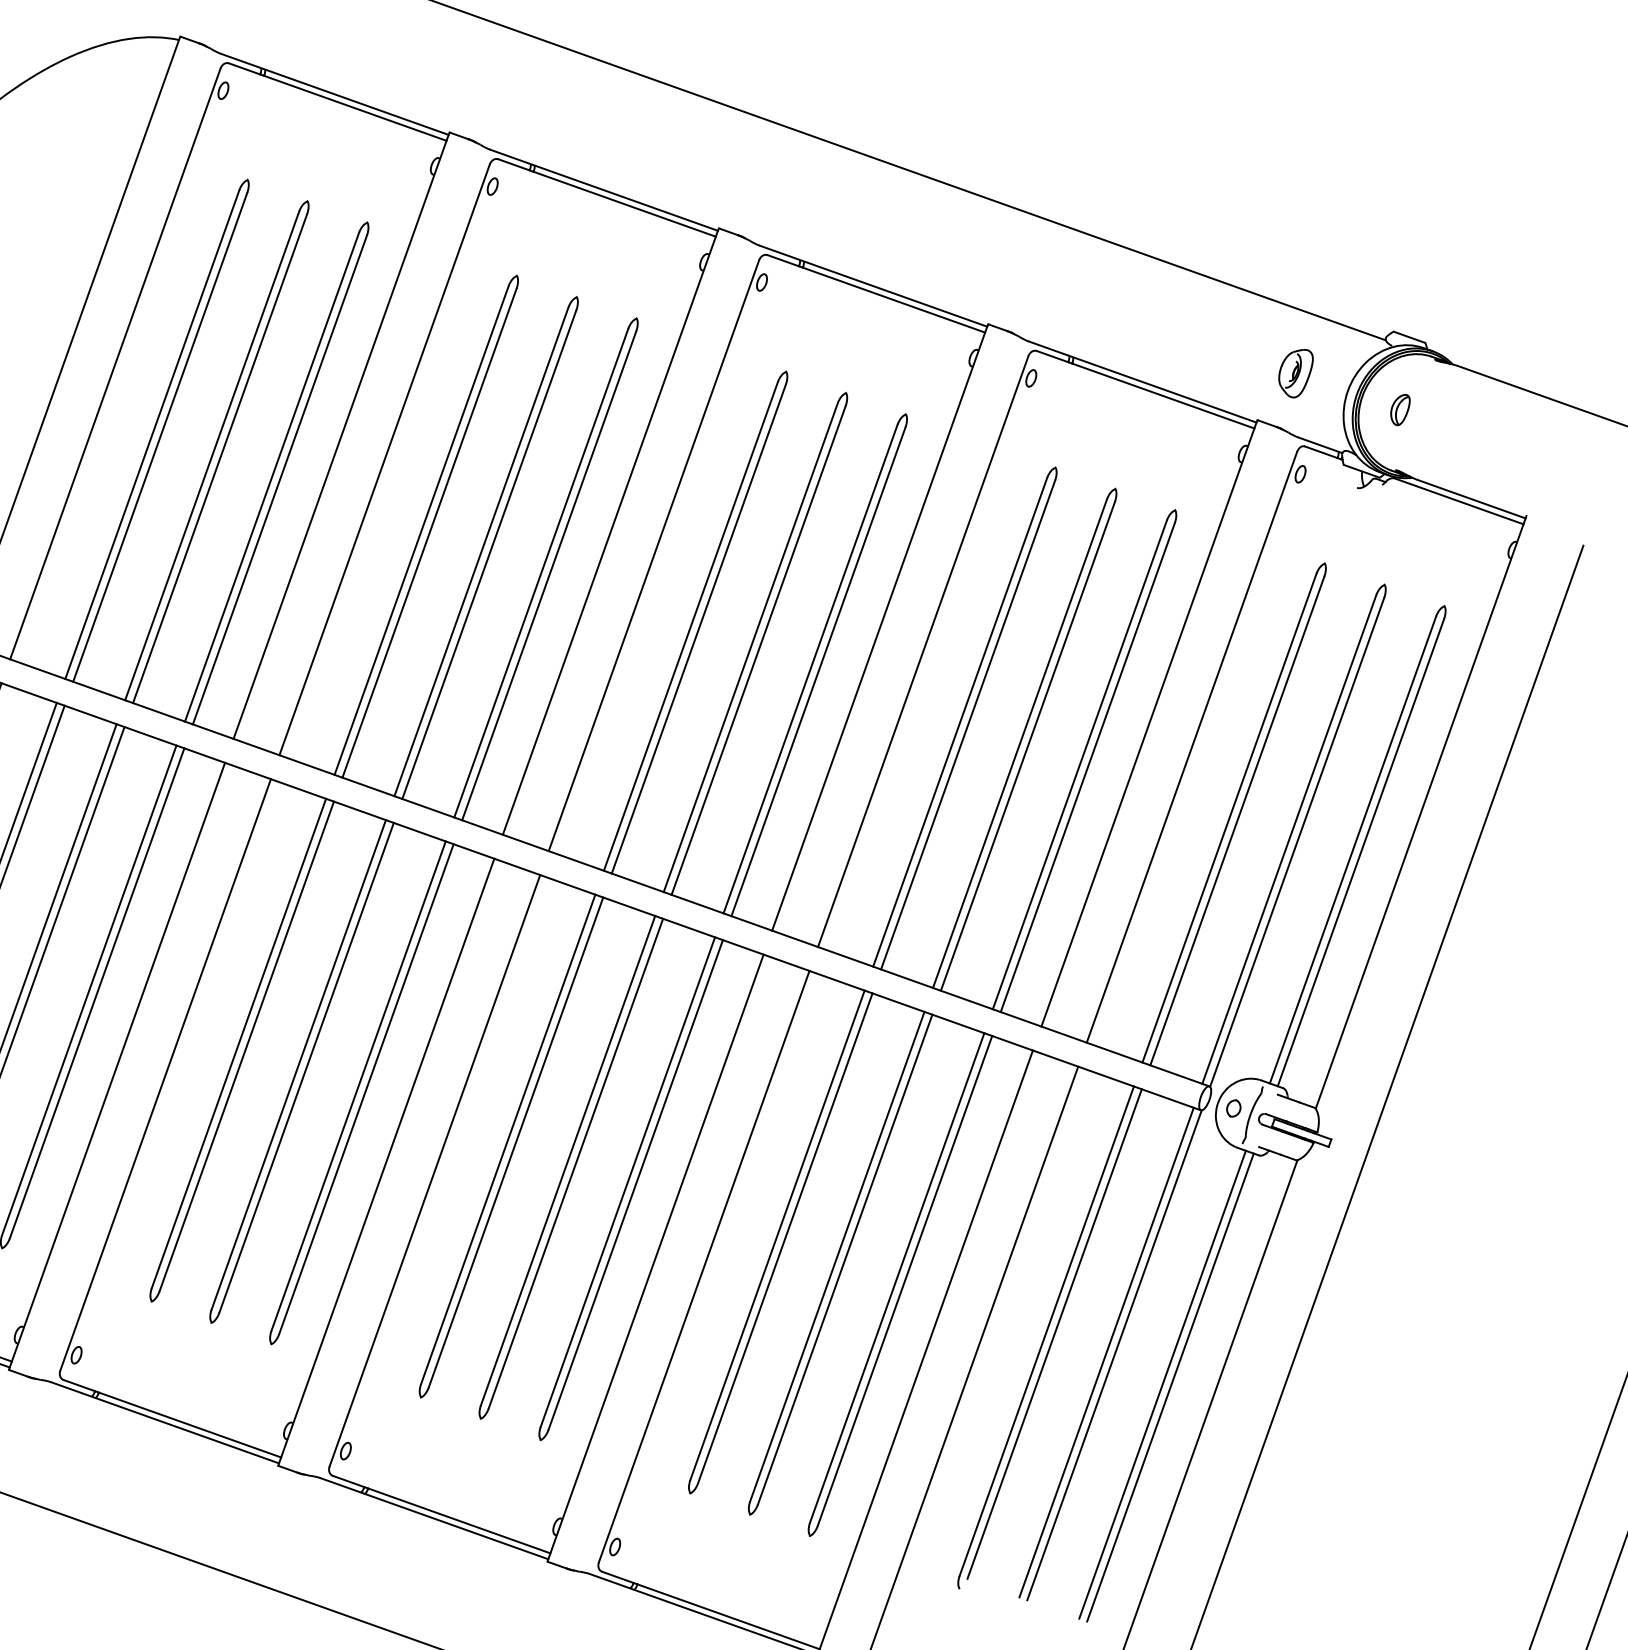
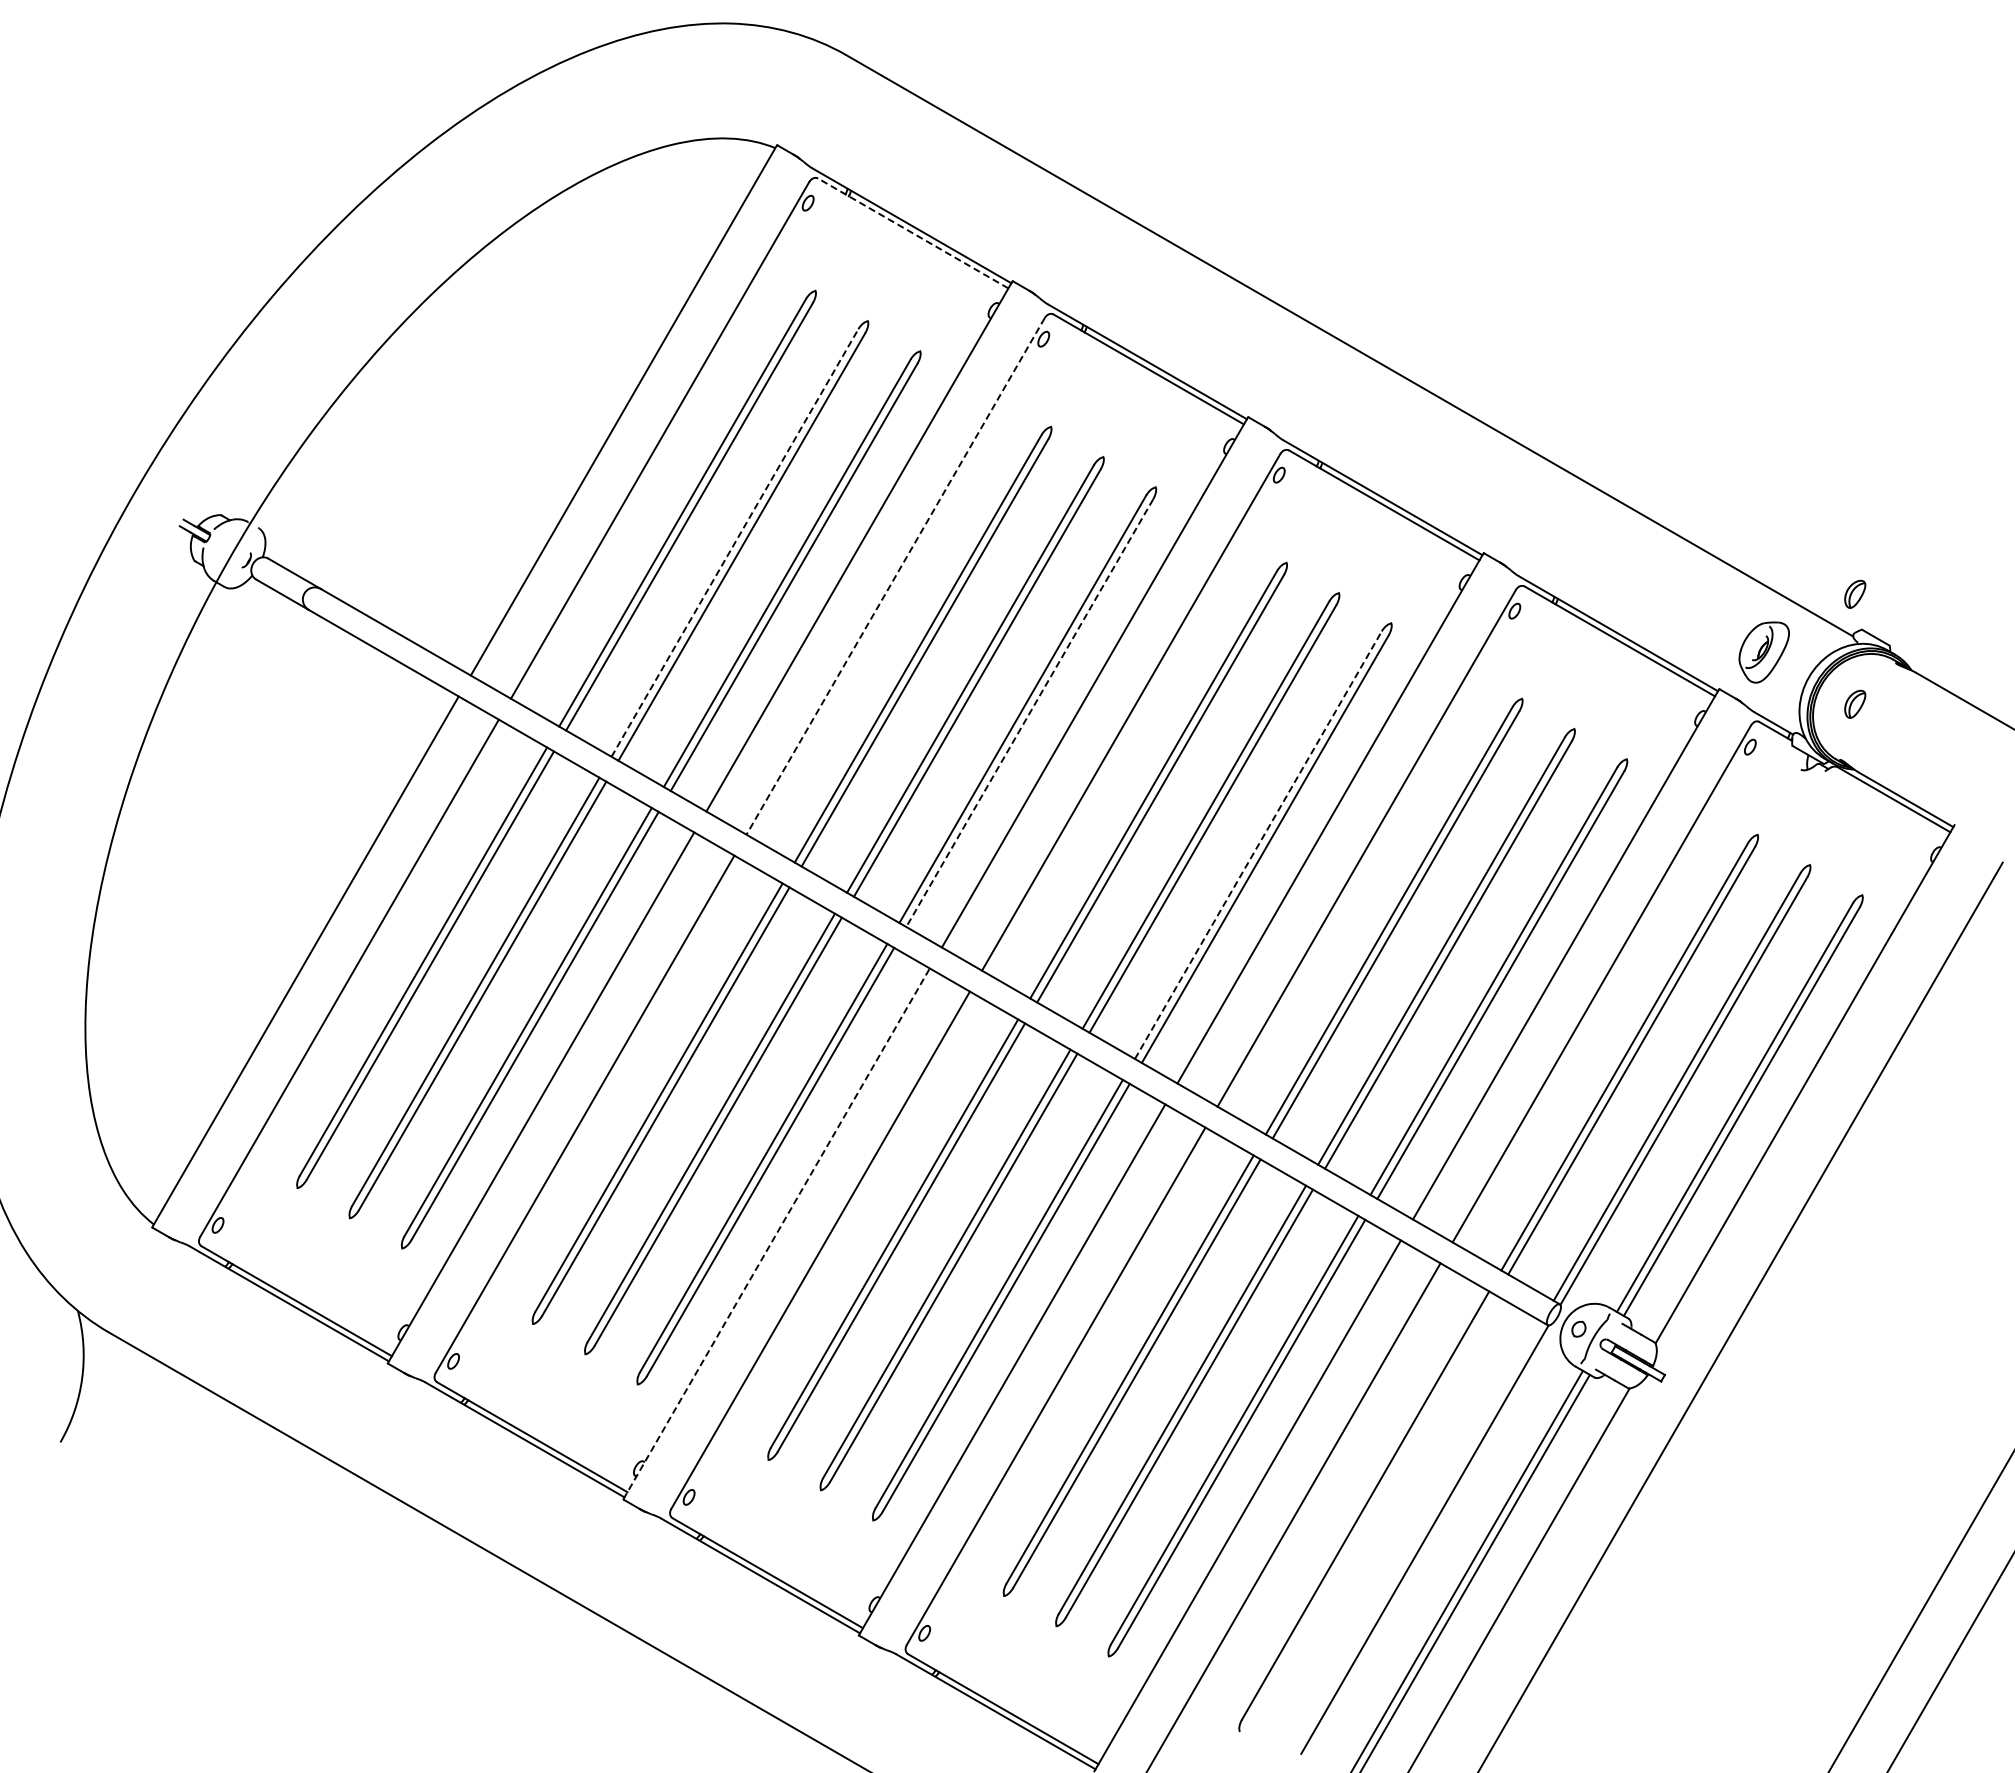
line: (338, 102) -> (913, 233), solid -> dashed
part: (1380, 295) -> (1855, 593), added
part: (1296, 373) -> (1763, 652), size x1.4
line: (211, 456) -> (734, 543), solid -> dashed
line: (384, 460) -> (895, 576), solid -> dashed
line: (549, 576) -> (1029, 713), solid -> dashed
line: (810, 669) -> (1258, 845), solid -> dashed
line: (386, 1161) -> (776, 1233), solid -> dashed
line: (1054, 1334) -> (1372, 1509), removed
line: (1106, 1352) -> (1417, 1535), removed

